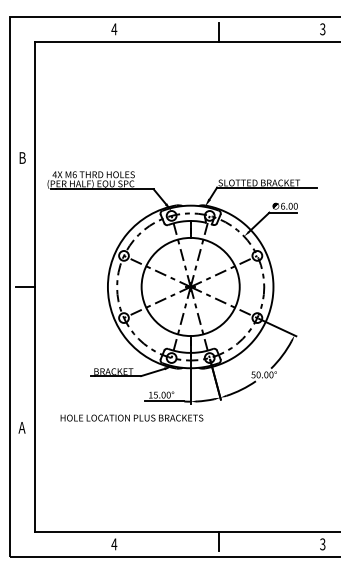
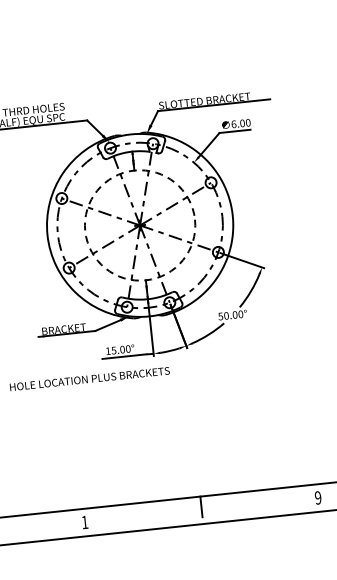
circle: (190, 286) -> (139, 224), solid -> dashed
text: (114, 544) -> (85, 522), 4 -> 1
text: (322, 544) -> (317, 498), 3 -> 9

